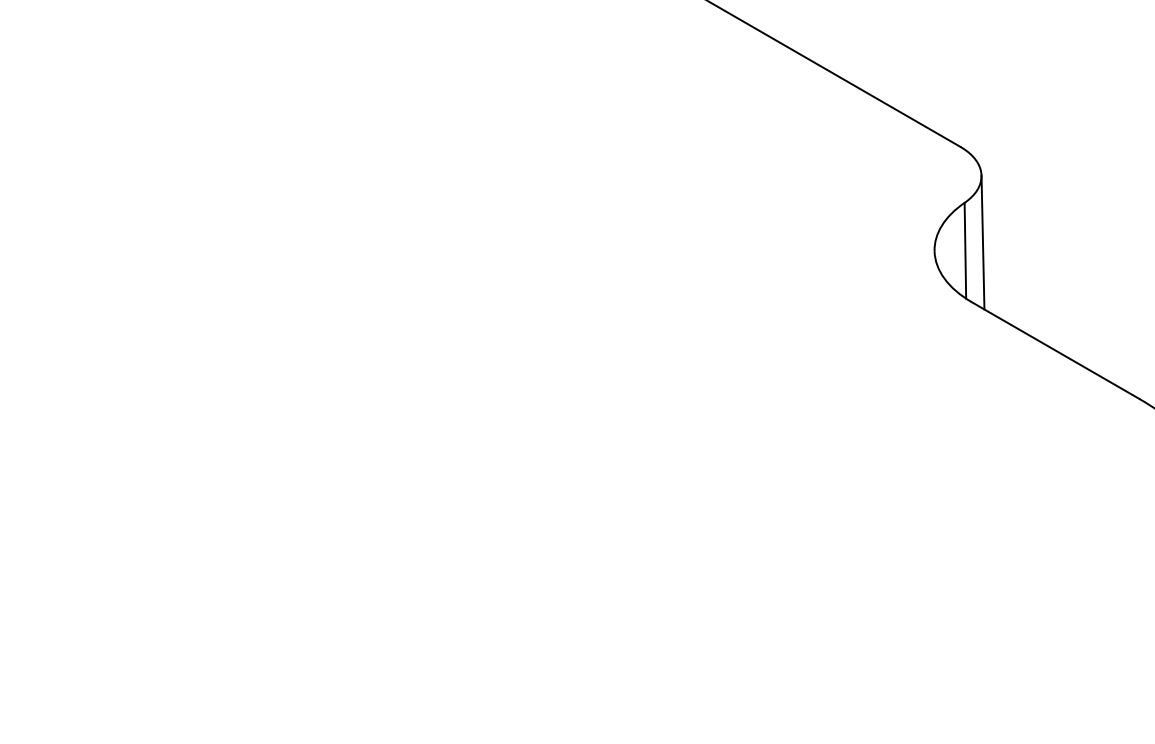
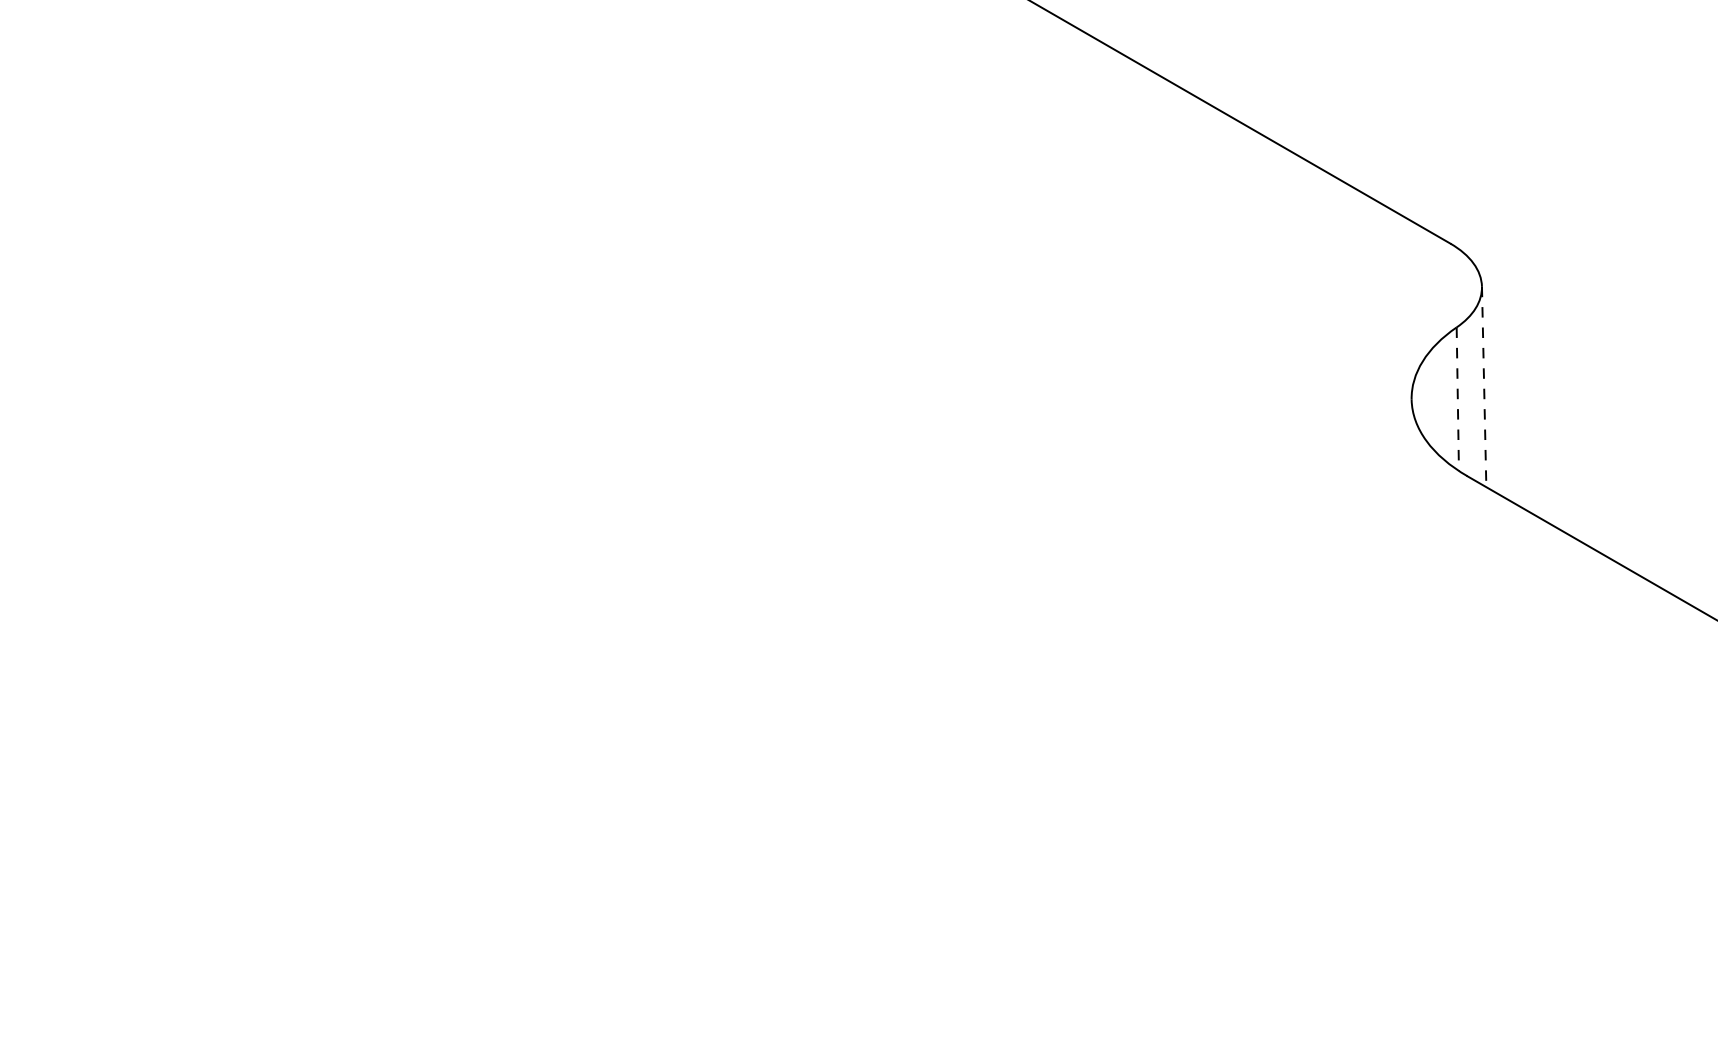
line: (982, 242) -> (1483, 386), solid -> dashed
line: (965, 250) -> (1457, 398), solid -> dashed

